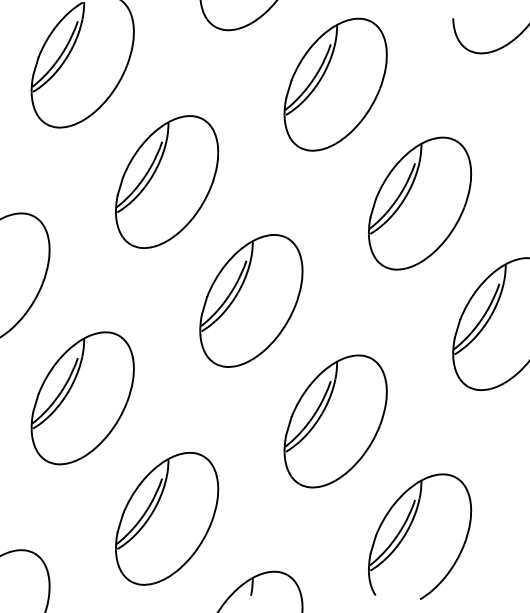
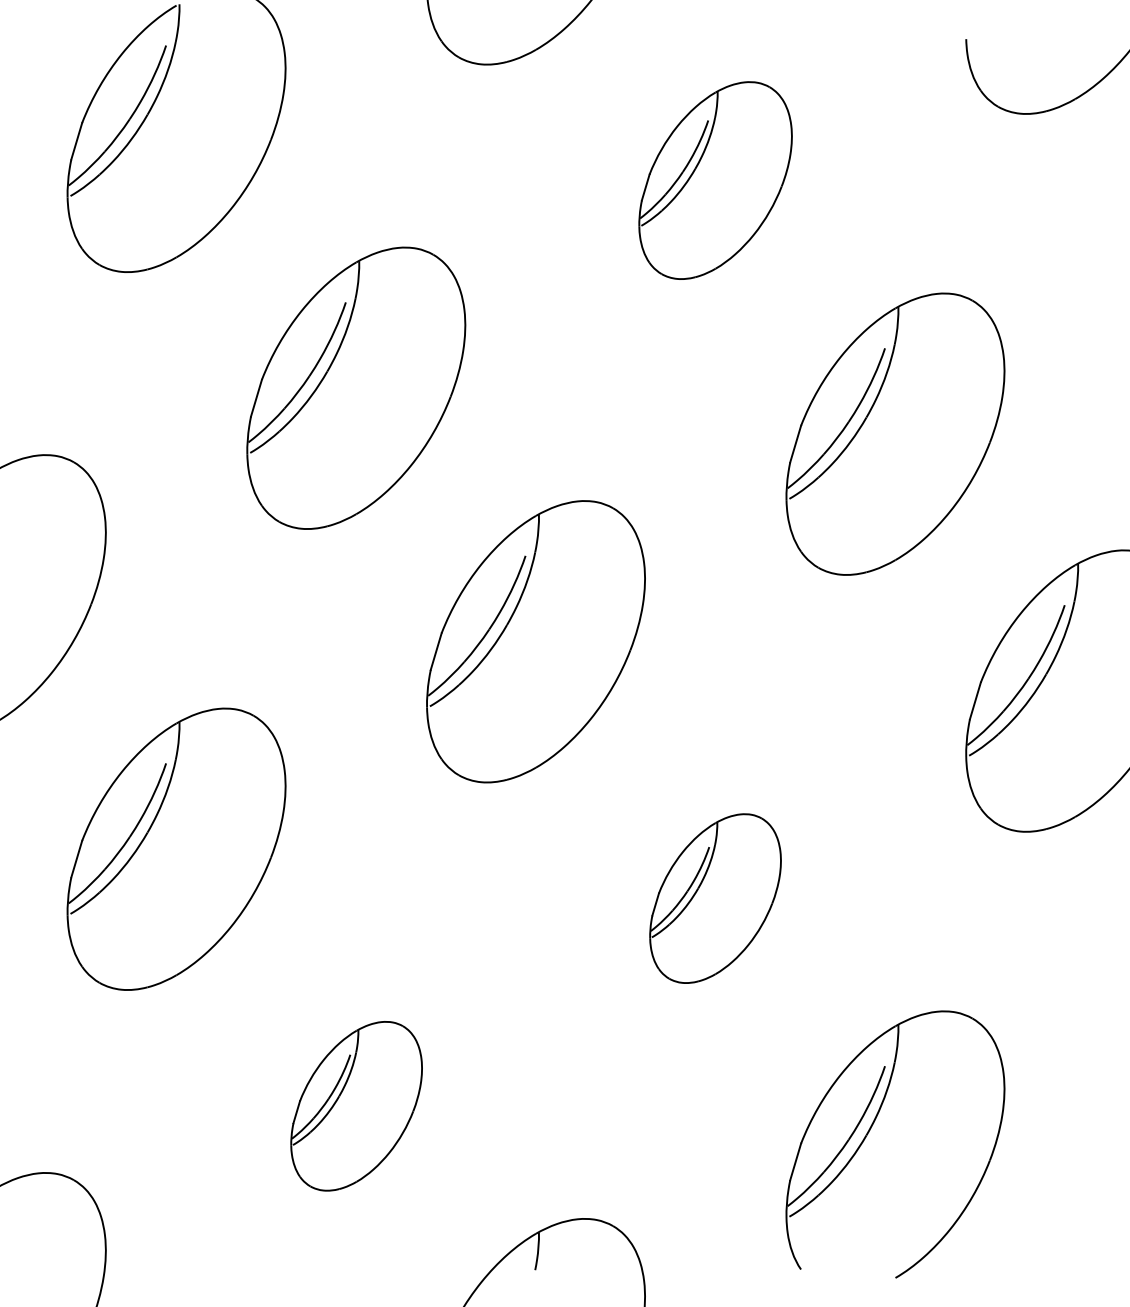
part: (335, 84) -> (715, 180), size x0.7
part: (335, 421) -> (715, 898), size x0.6
part: (167, 518) -> (357, 1105), size x0.6

